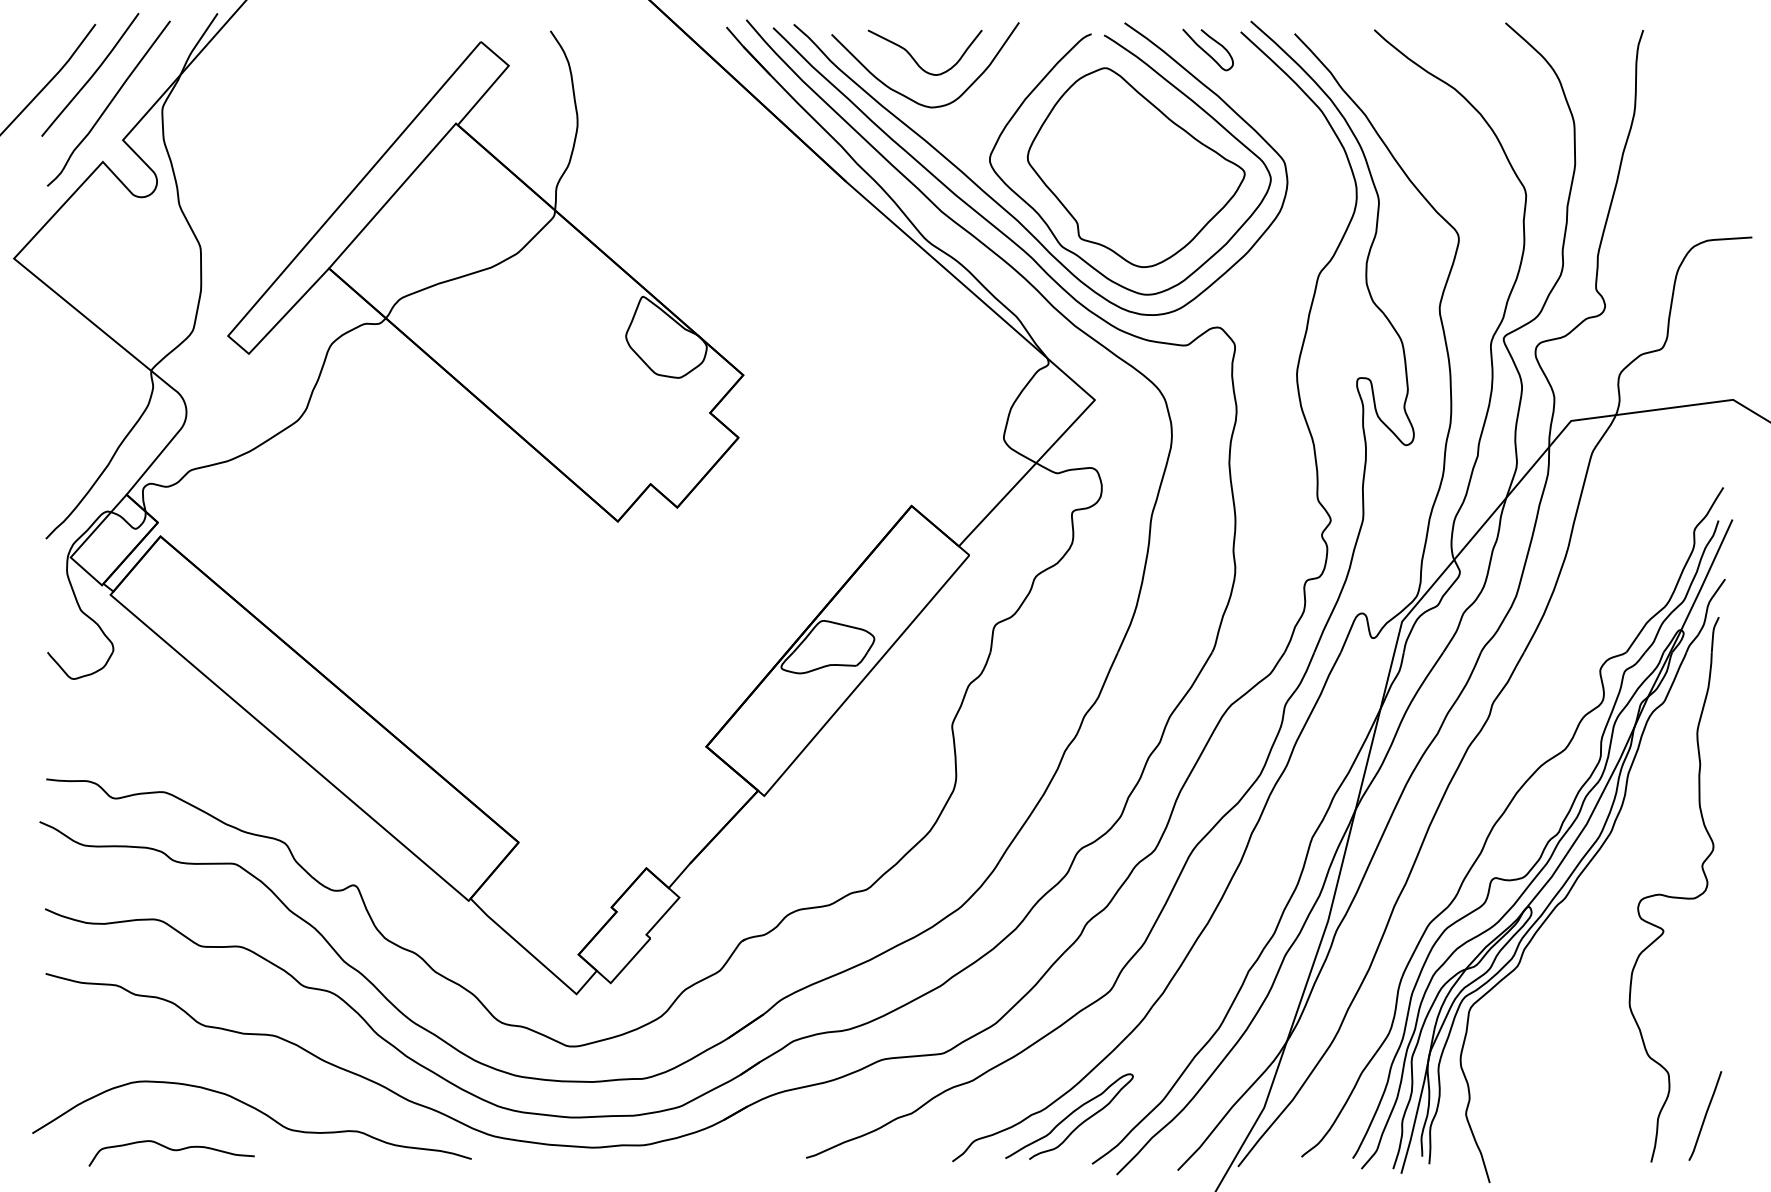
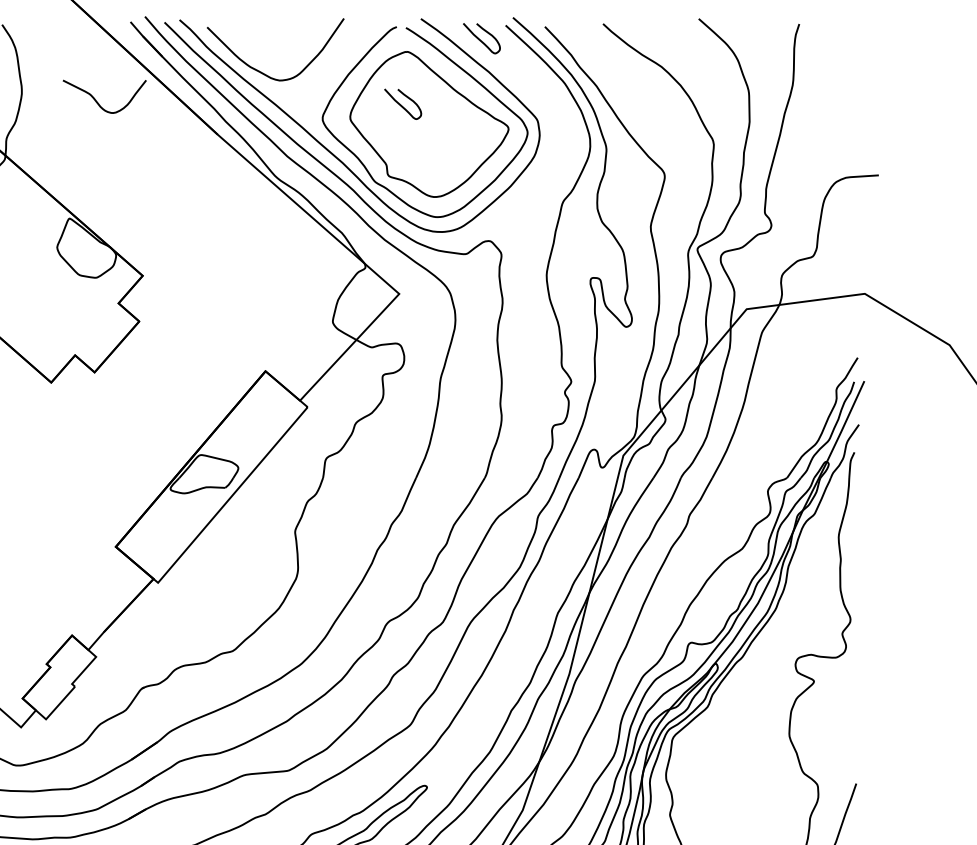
curve: (915, 59) -> (97, 101), moved
curve: (1097, 140) -> (401, 104), added

